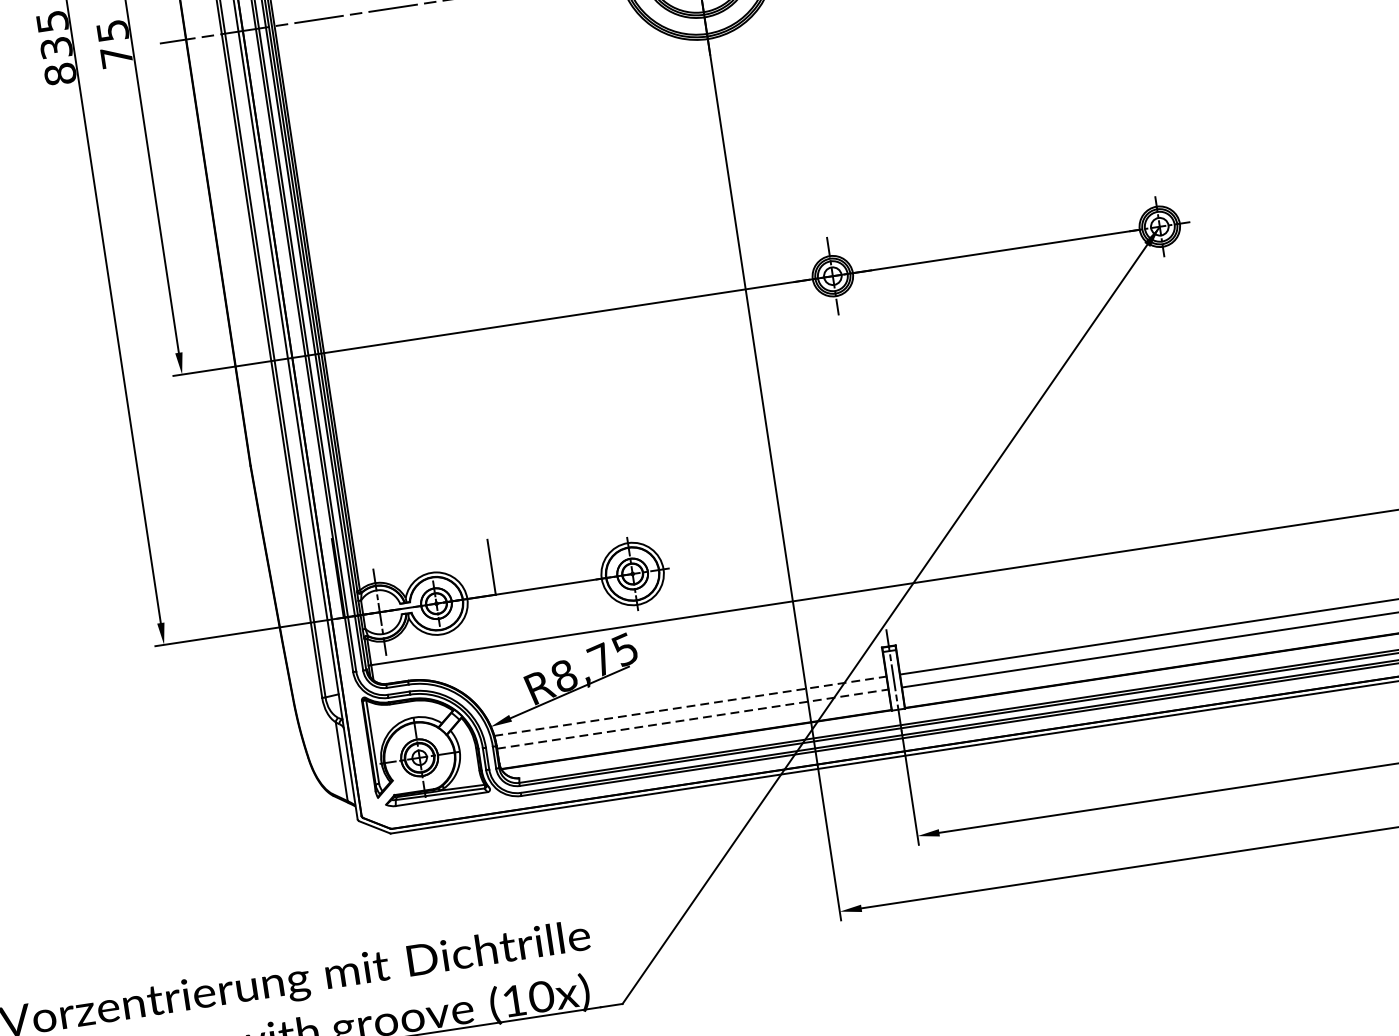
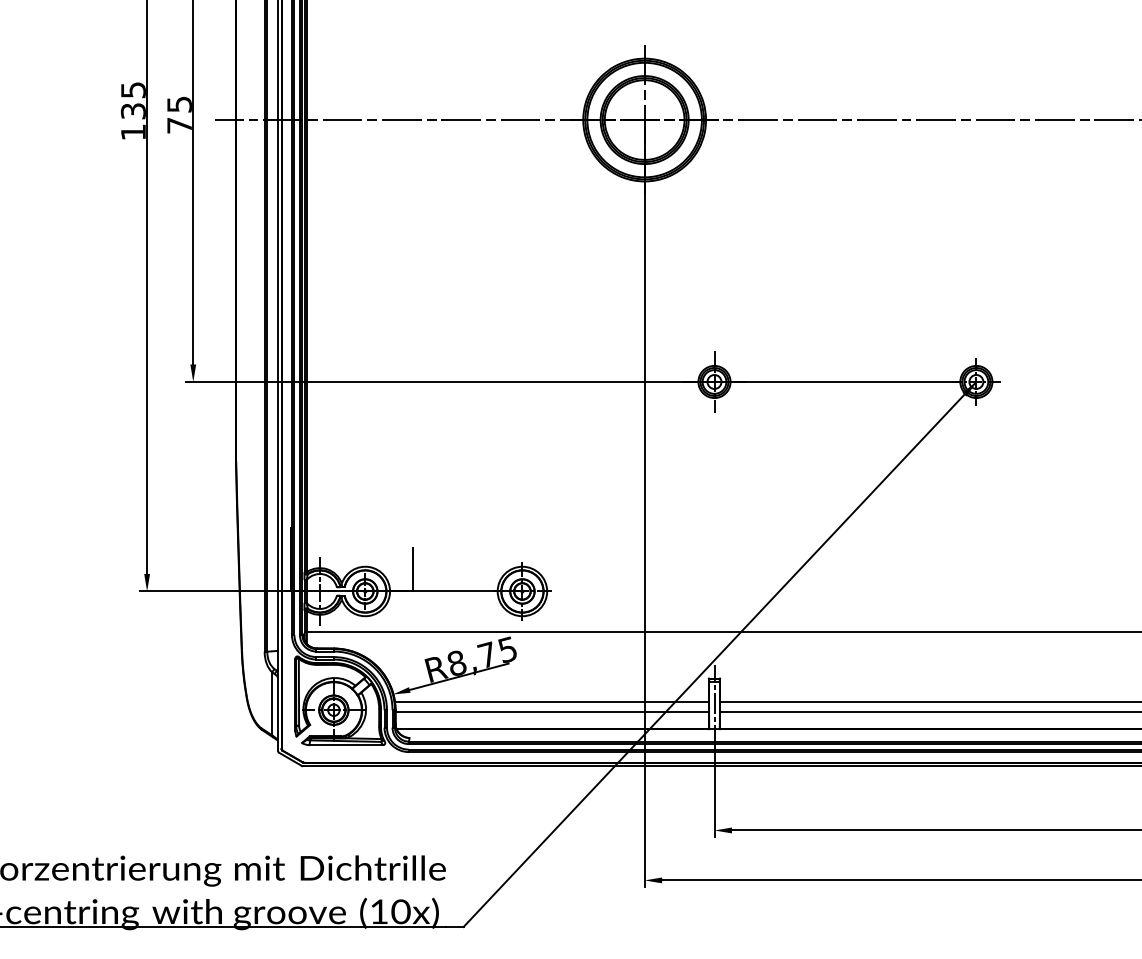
text: (59, 74) -> (132, 132), 835 -> 135
line: (690, 705) -> (552, 701), dashed -> solid
line: (693, 719) -> (552, 712), dashed -> solid

